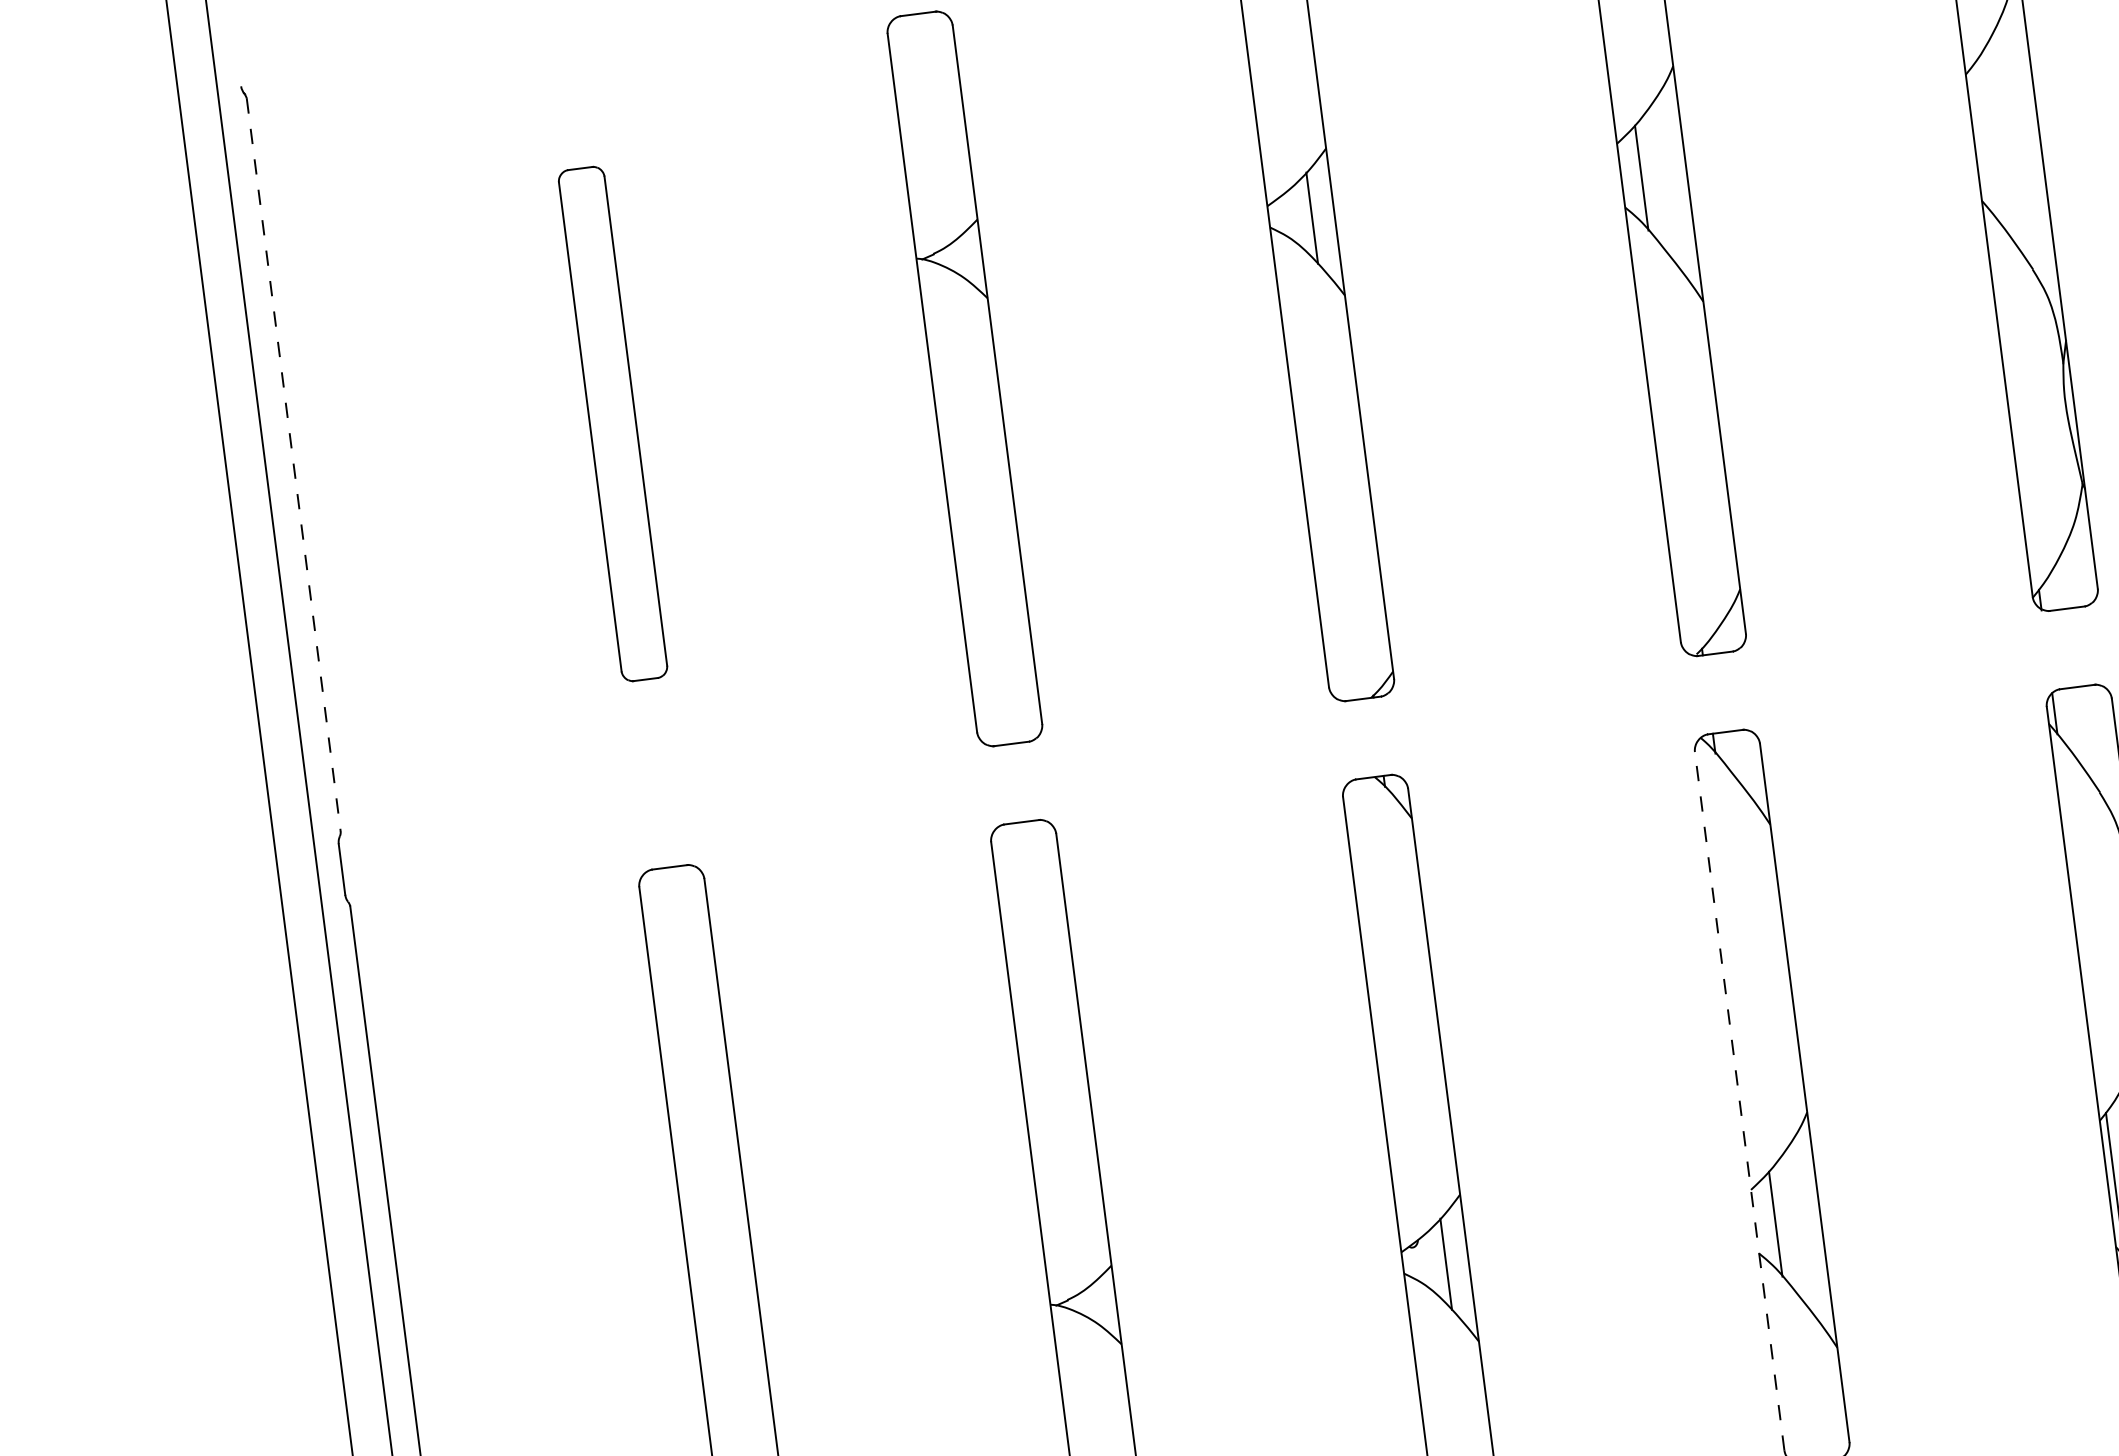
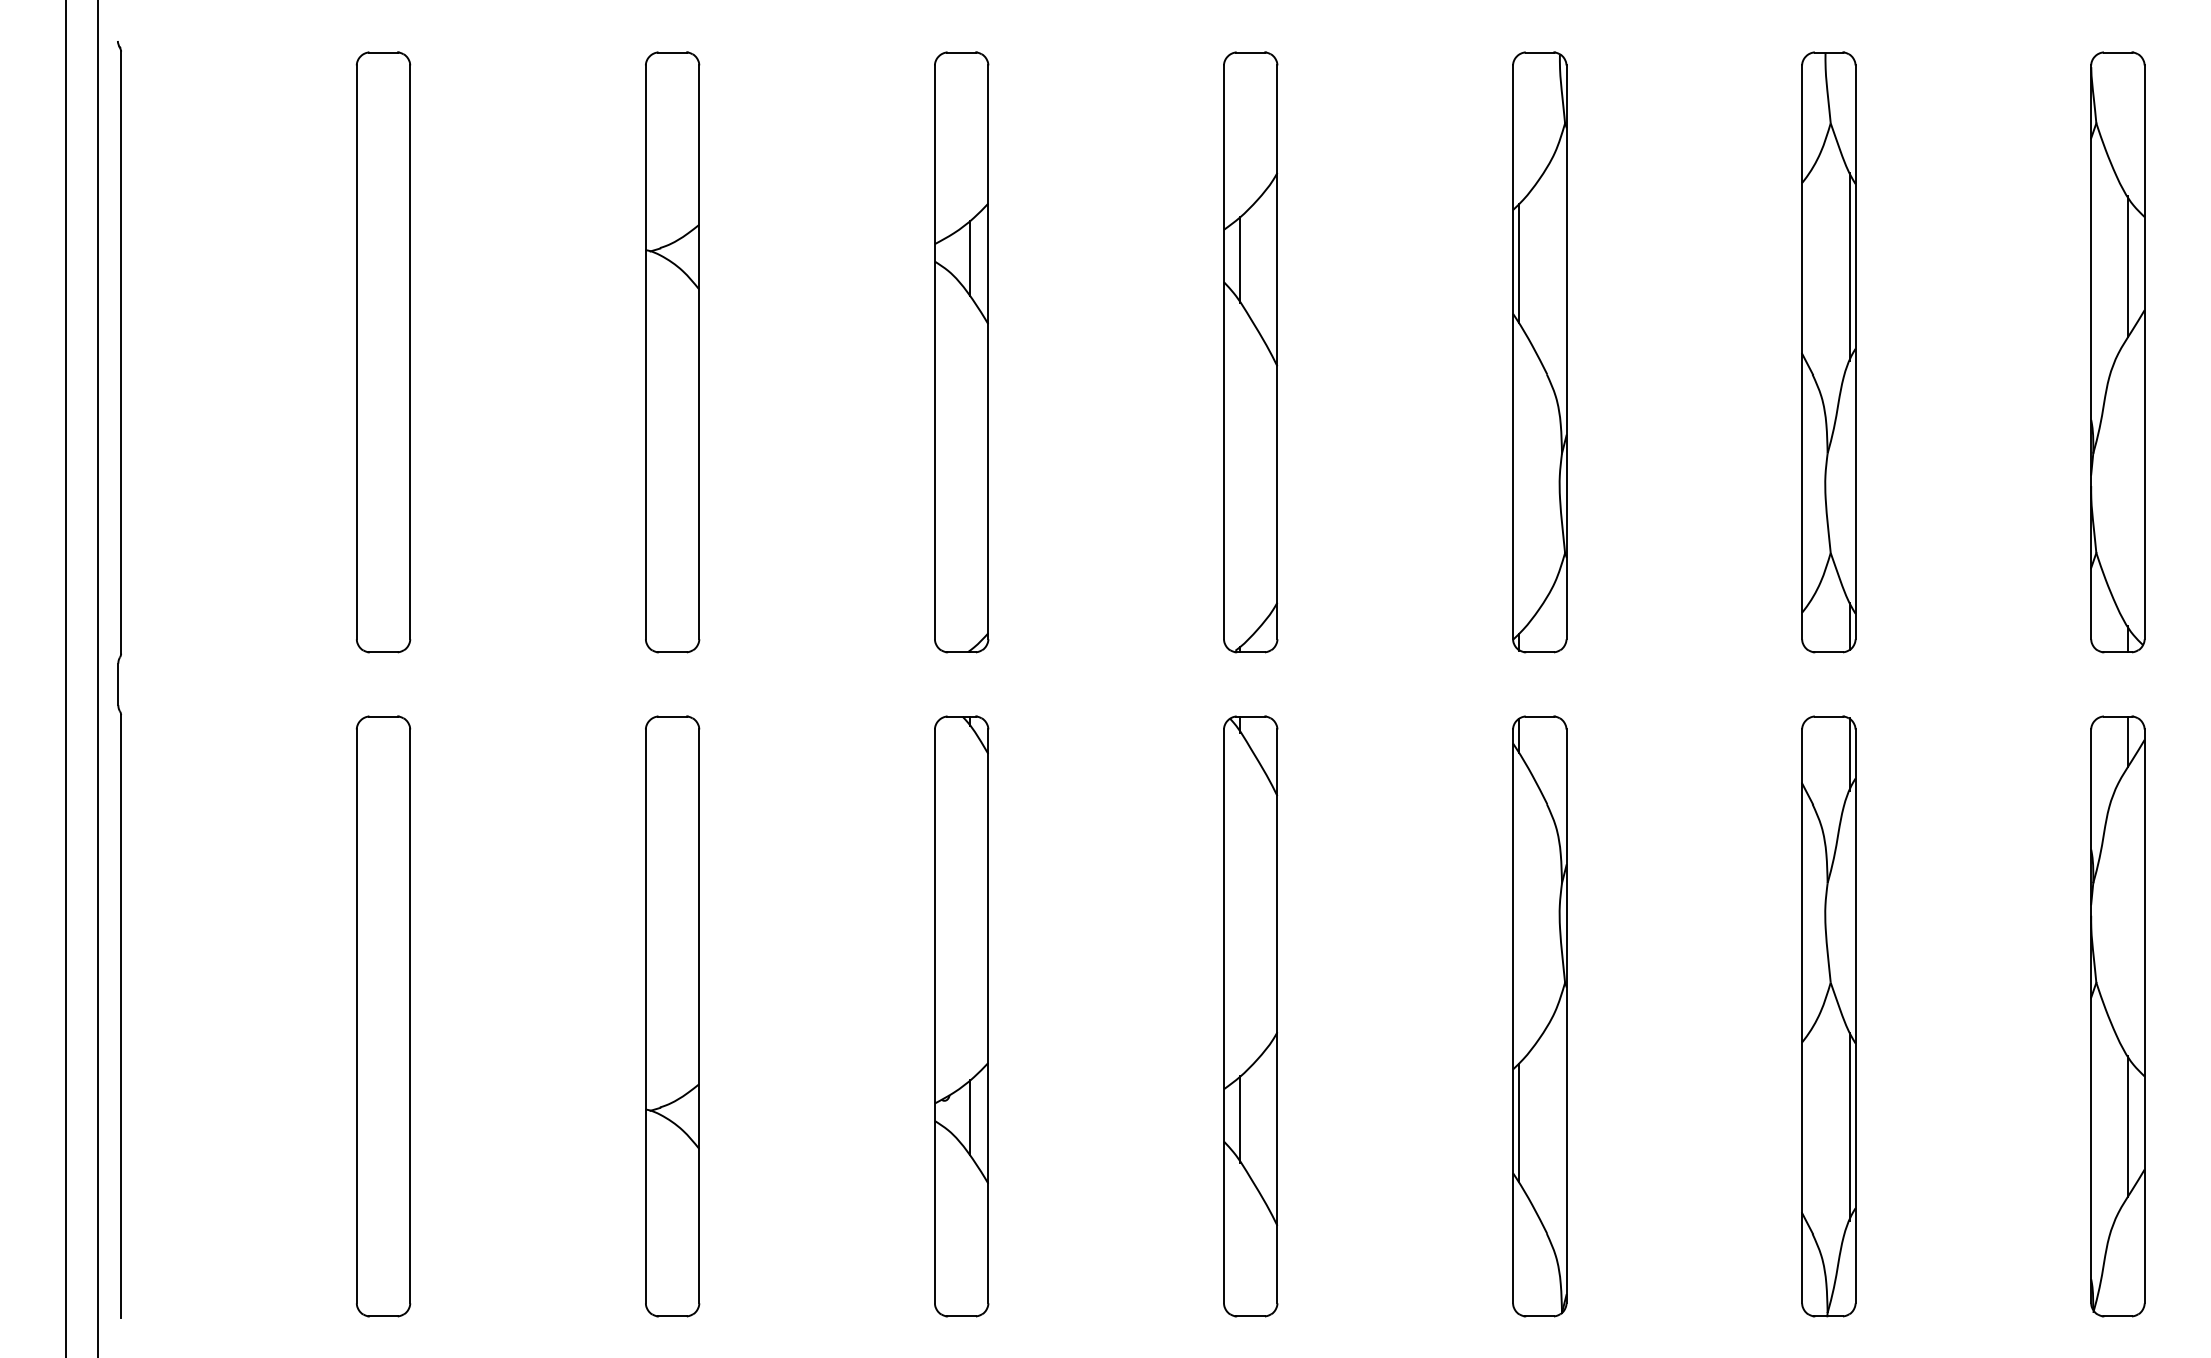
line: (1980, 138) -> (1518, 263), added
part: (613, 424) -> (383, 352), size x1.43
line: (294, 466) -> (121, 353), dashed -> solid
line: (1739, 1101) -> (1223, 1016), dashed -> solid

